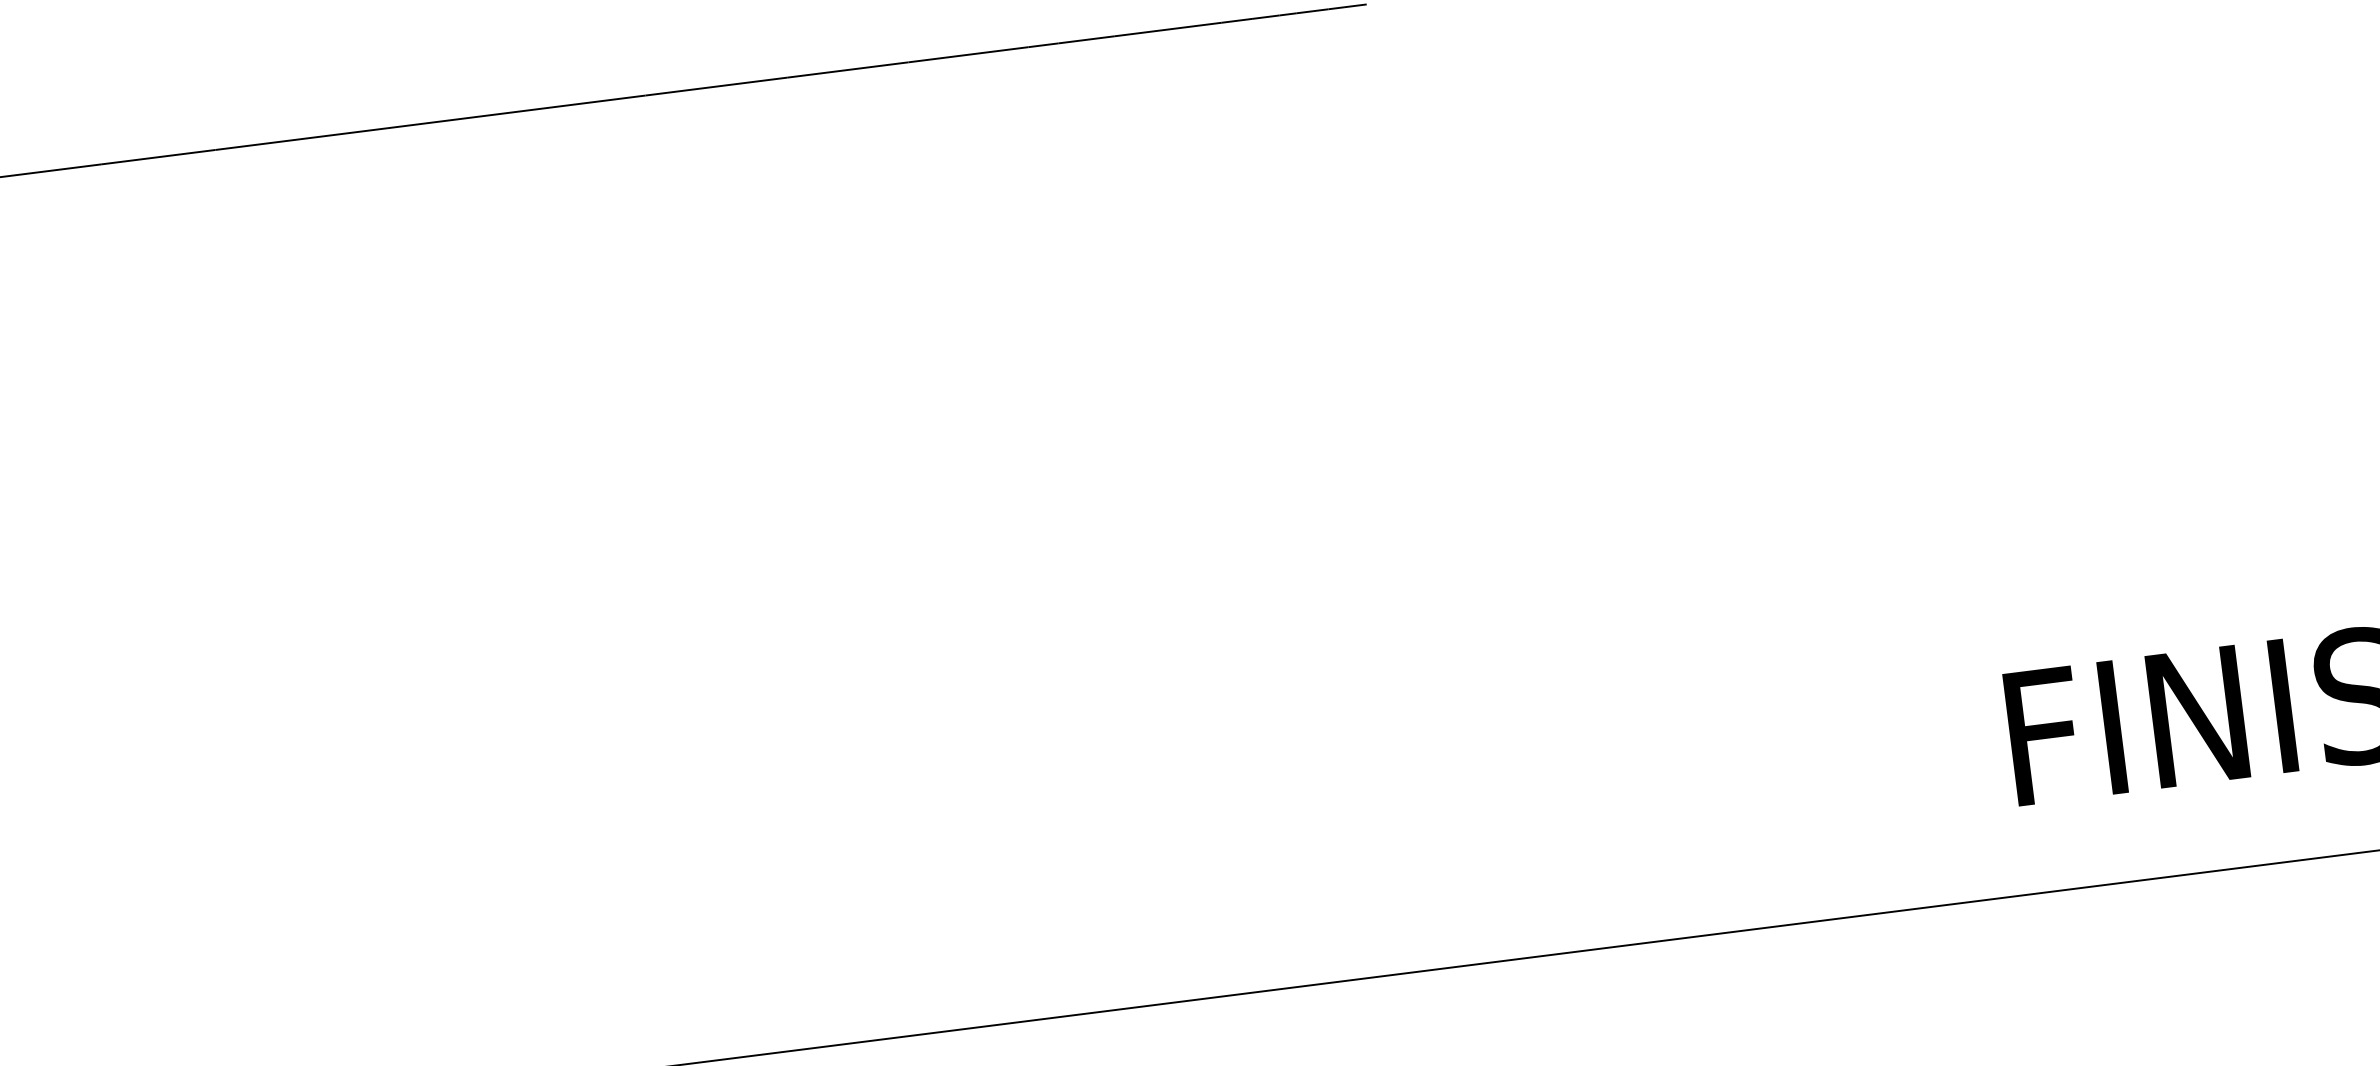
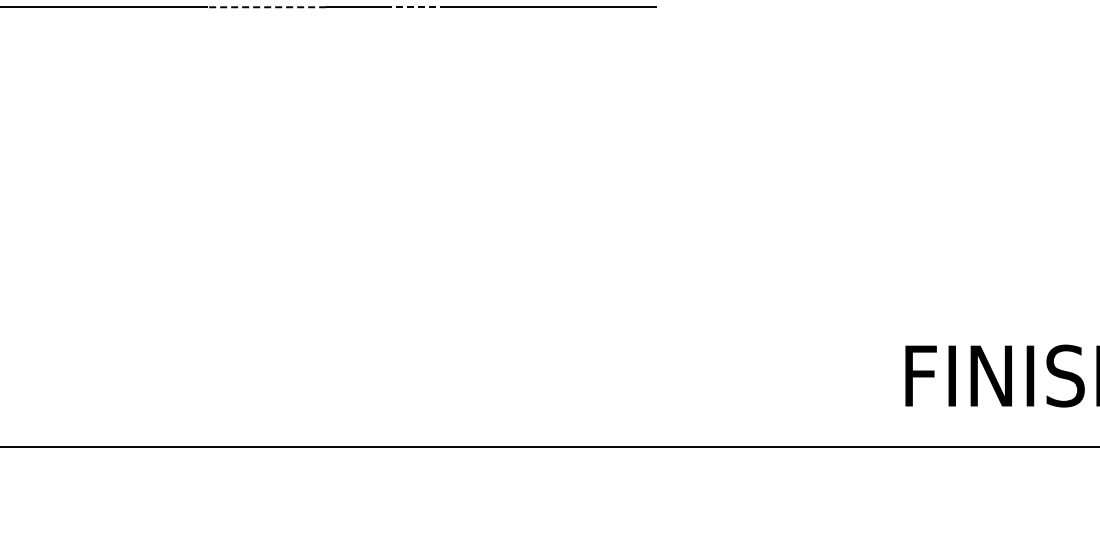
line: (846, 70) -> (418, 7), solid -> dashed
line: (515, 112) -> (266, 7), solid -> dashed

